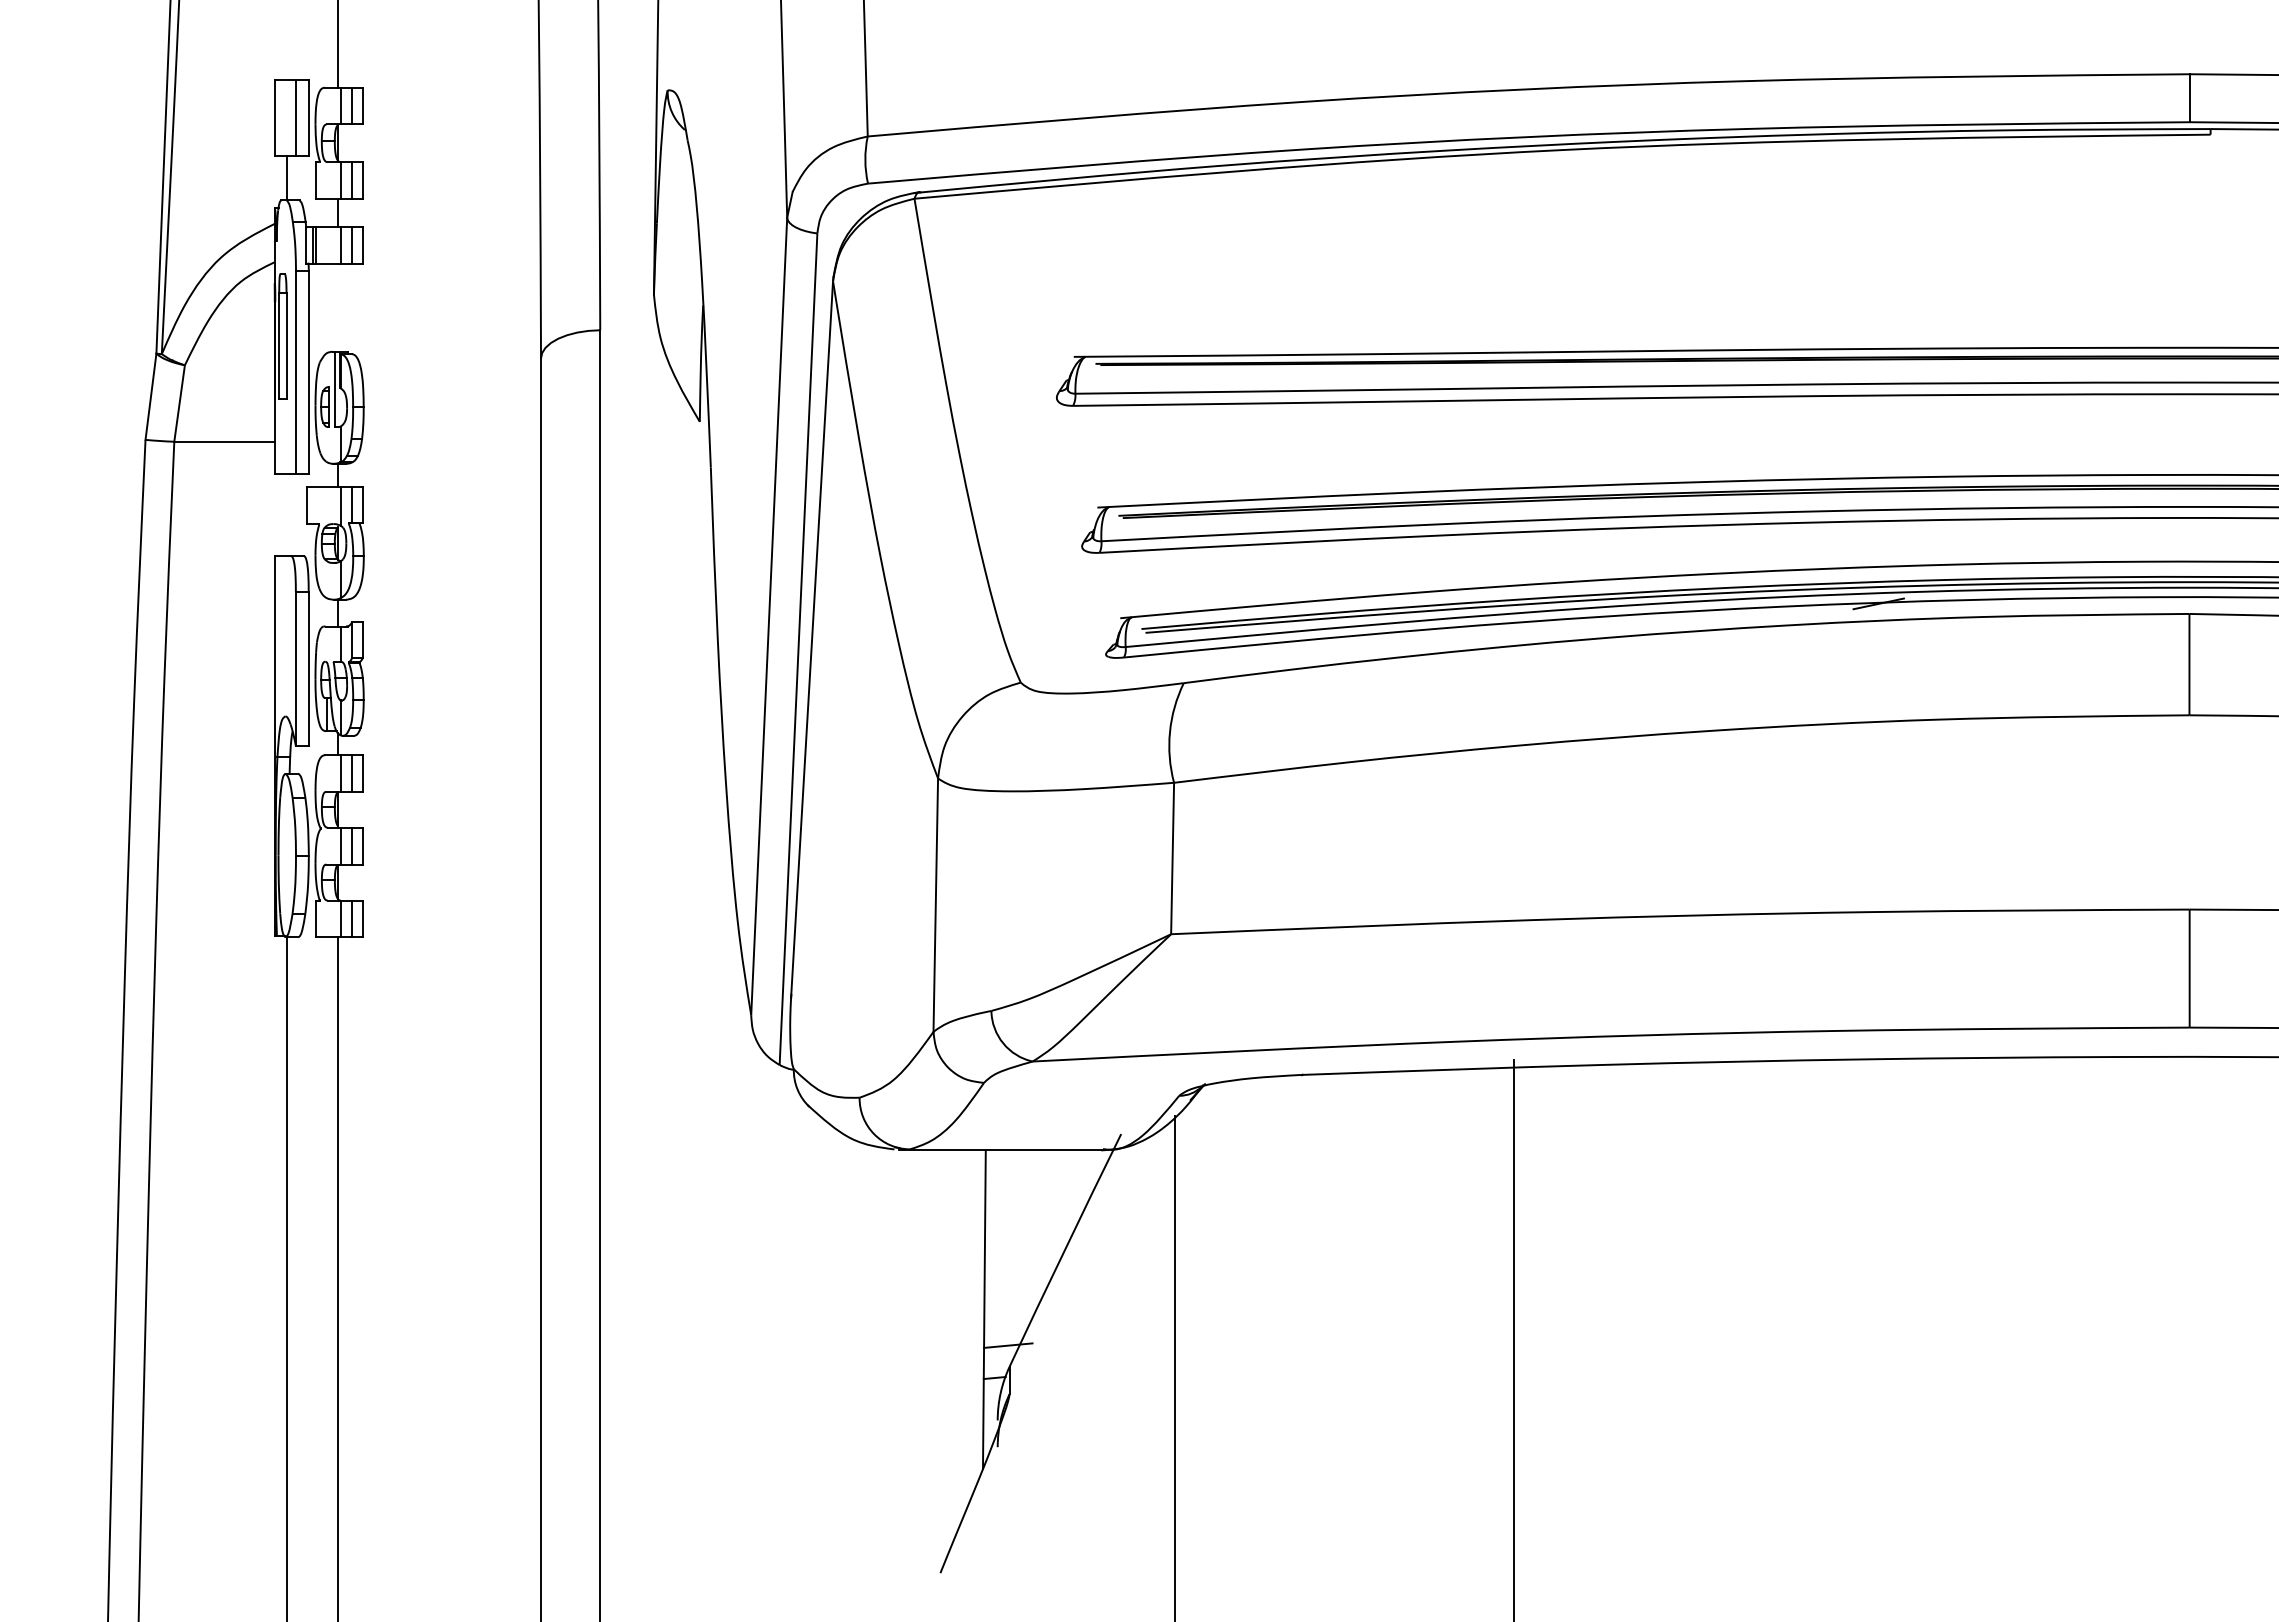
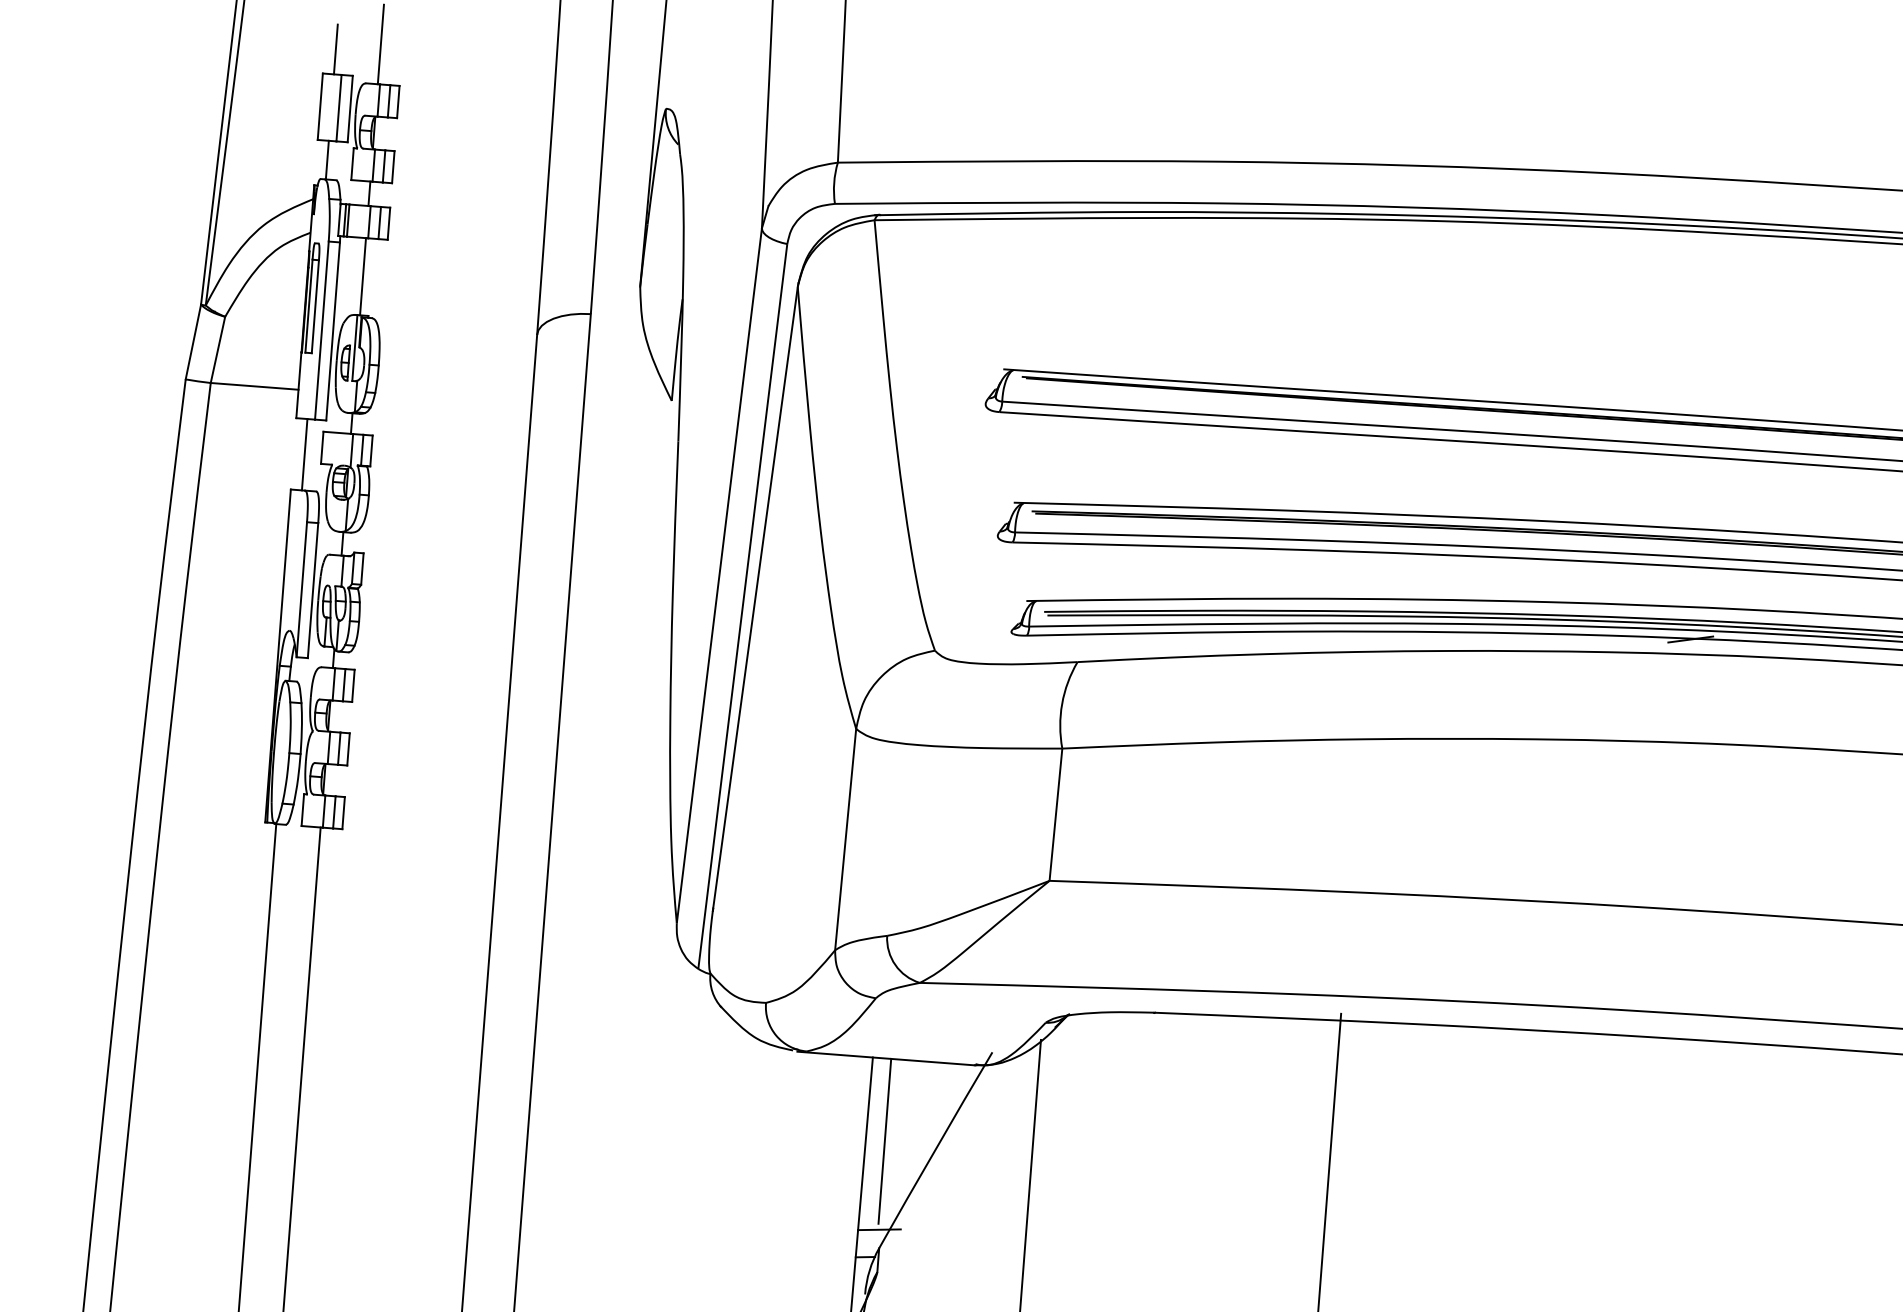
line: (287, 51) -> (336, 49), added
line: (338, 307) -> (363, 276), added
line: (287, 514) -> (304, 454), added
line: (1006, 1244) -> (884, 1141), added

